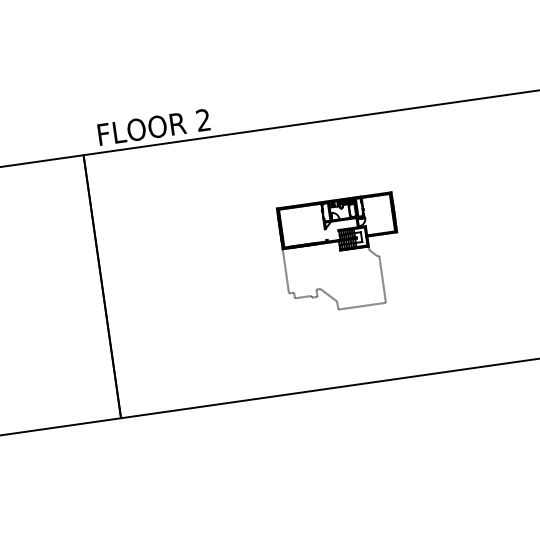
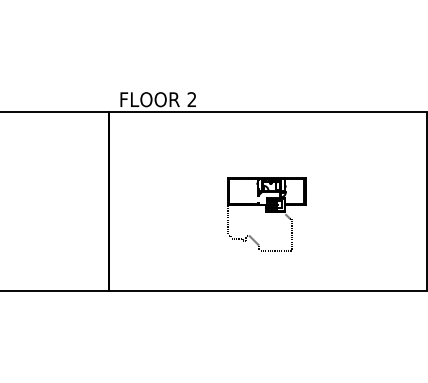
part: (341, 254) -> (266, 214), moved

